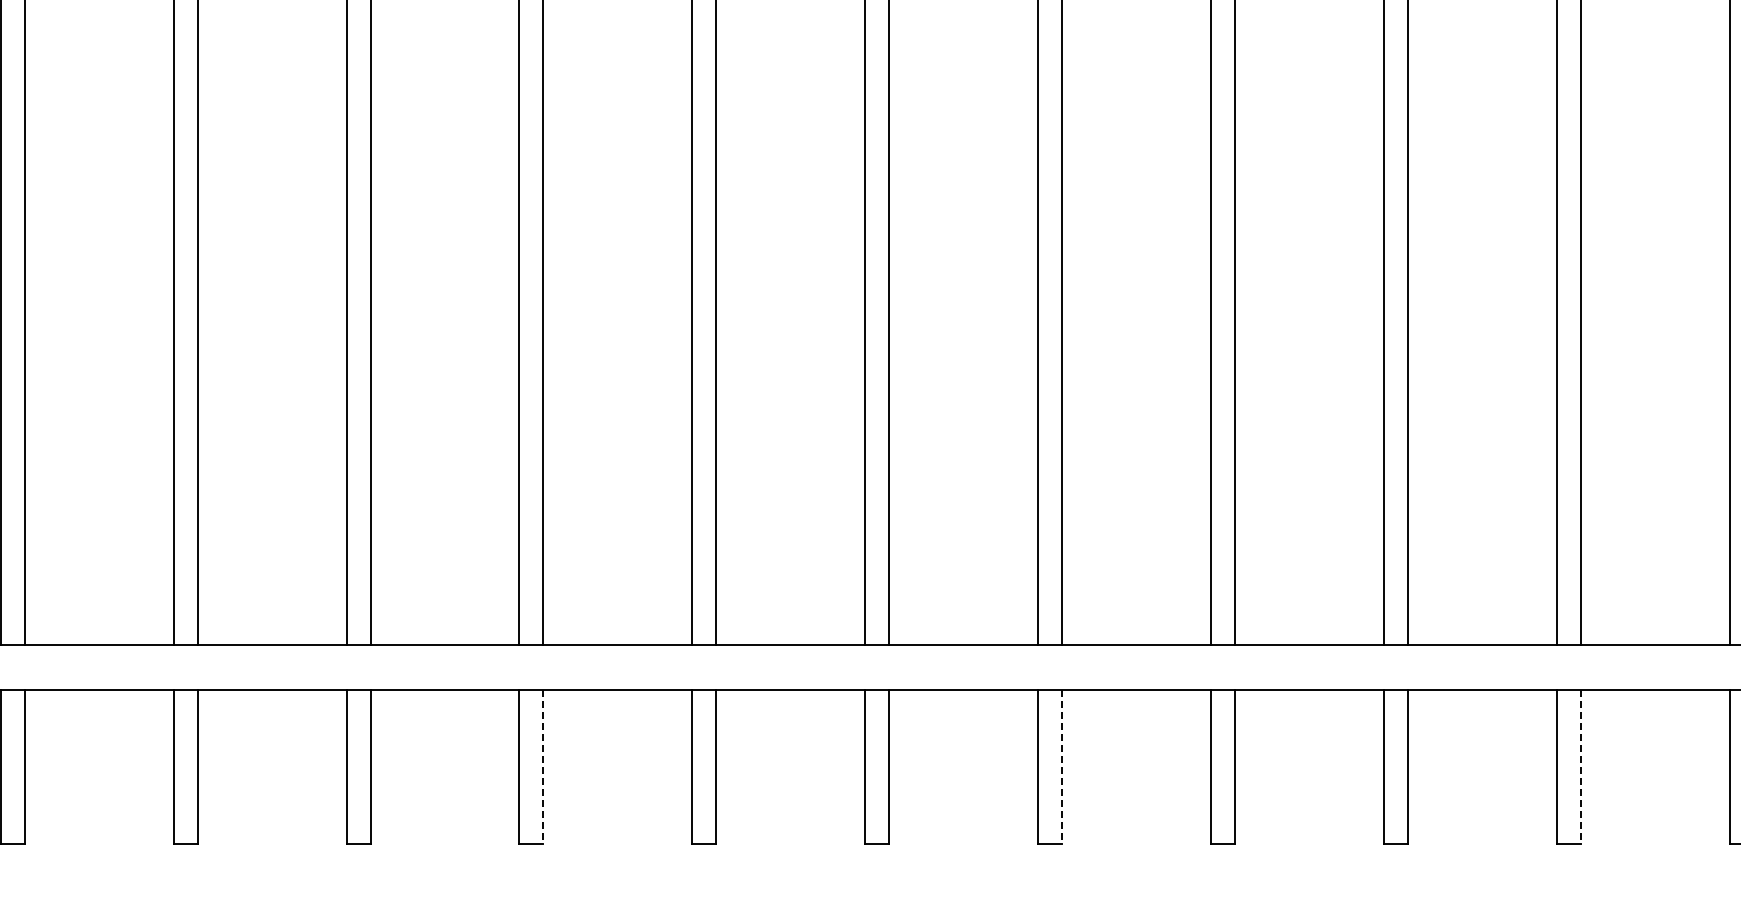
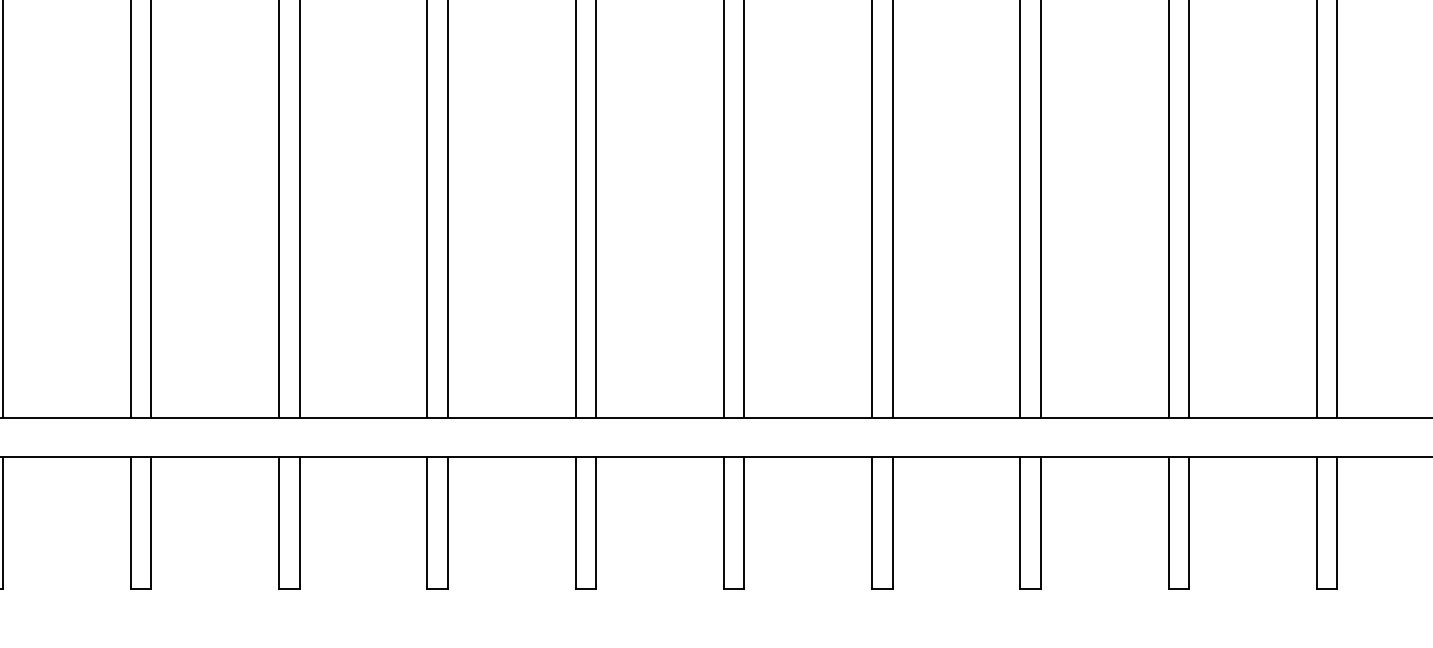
line: (543, 767) -> (299, 523), dashed -> solid
line: (1062, 767) -> (744, 523), dashed -> solid
line: (1580, 767) -> (1188, 523), dashed -> solid

